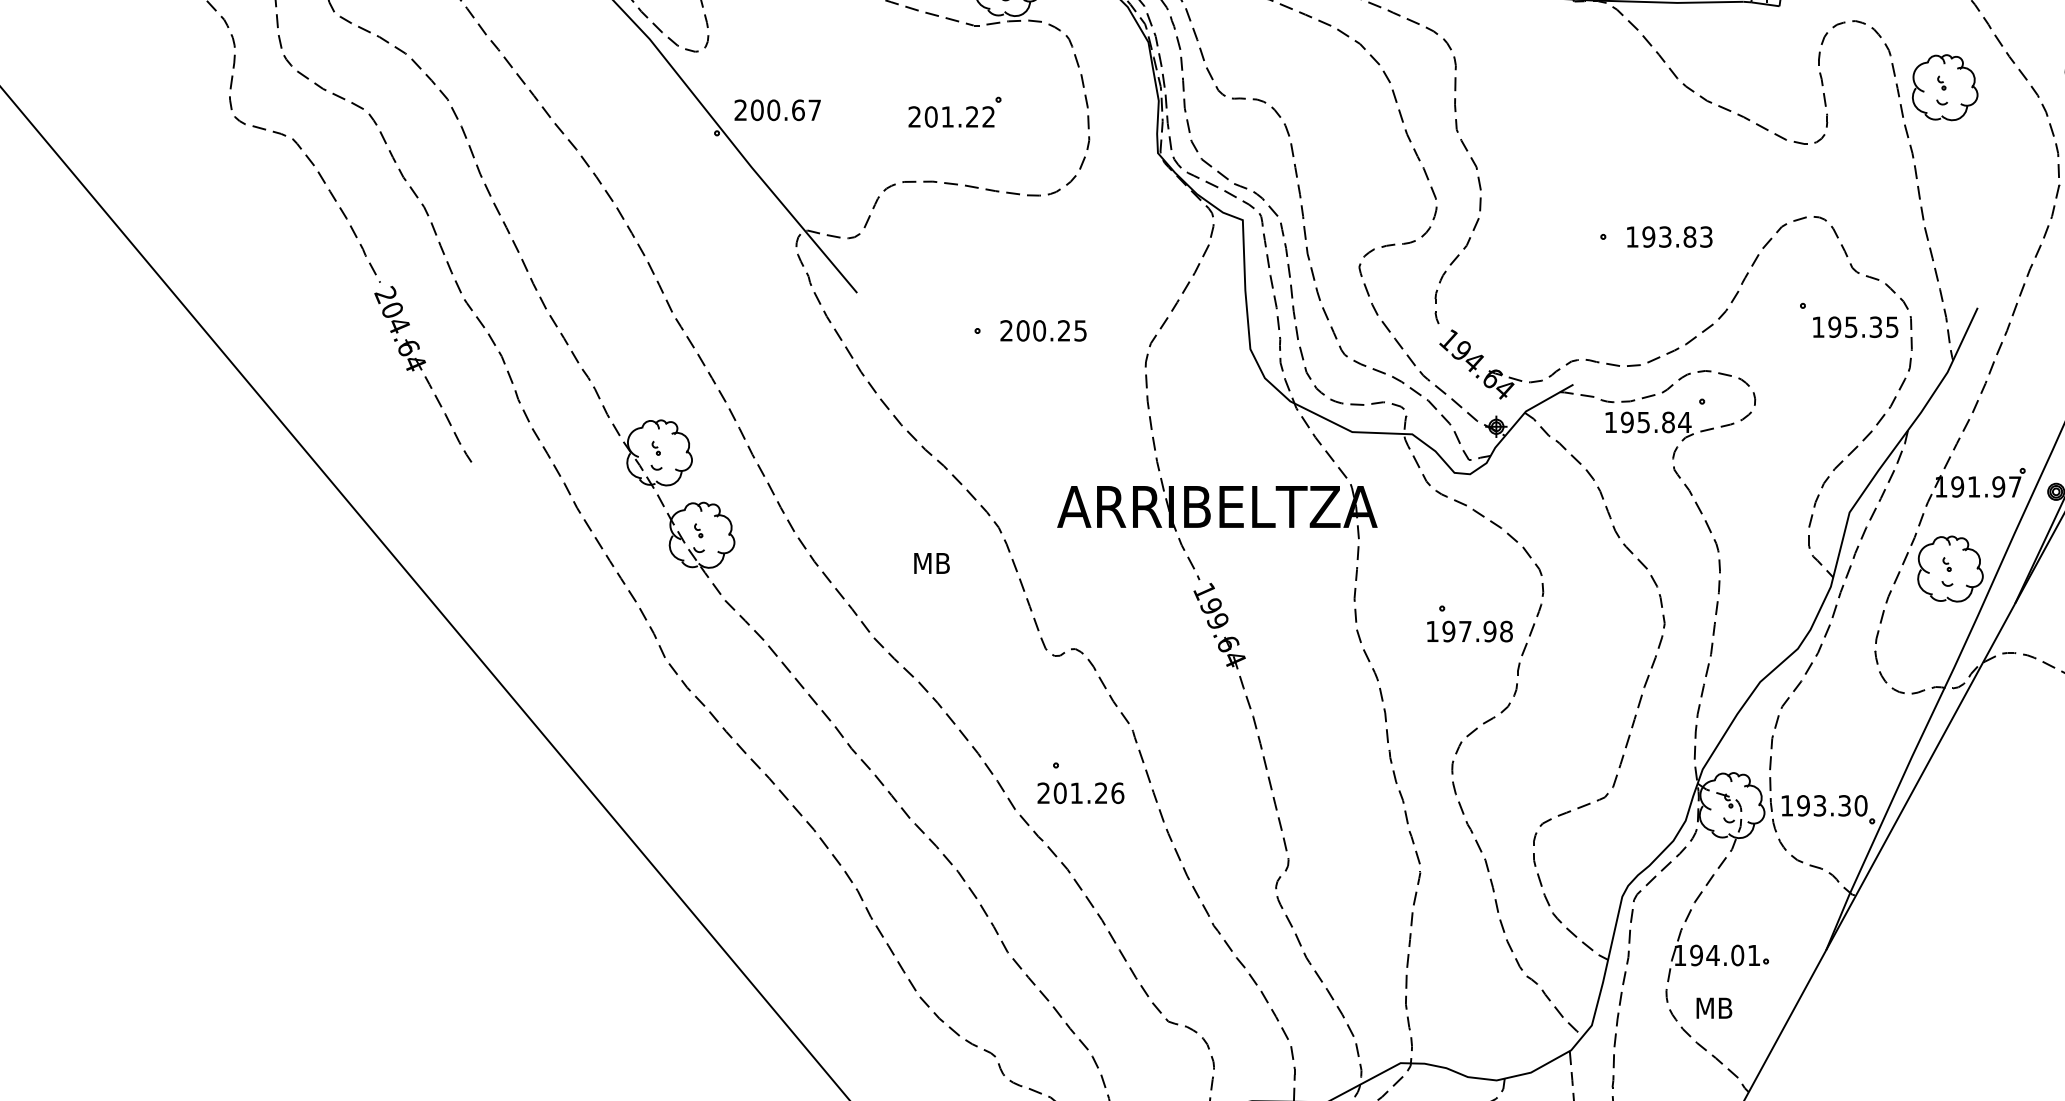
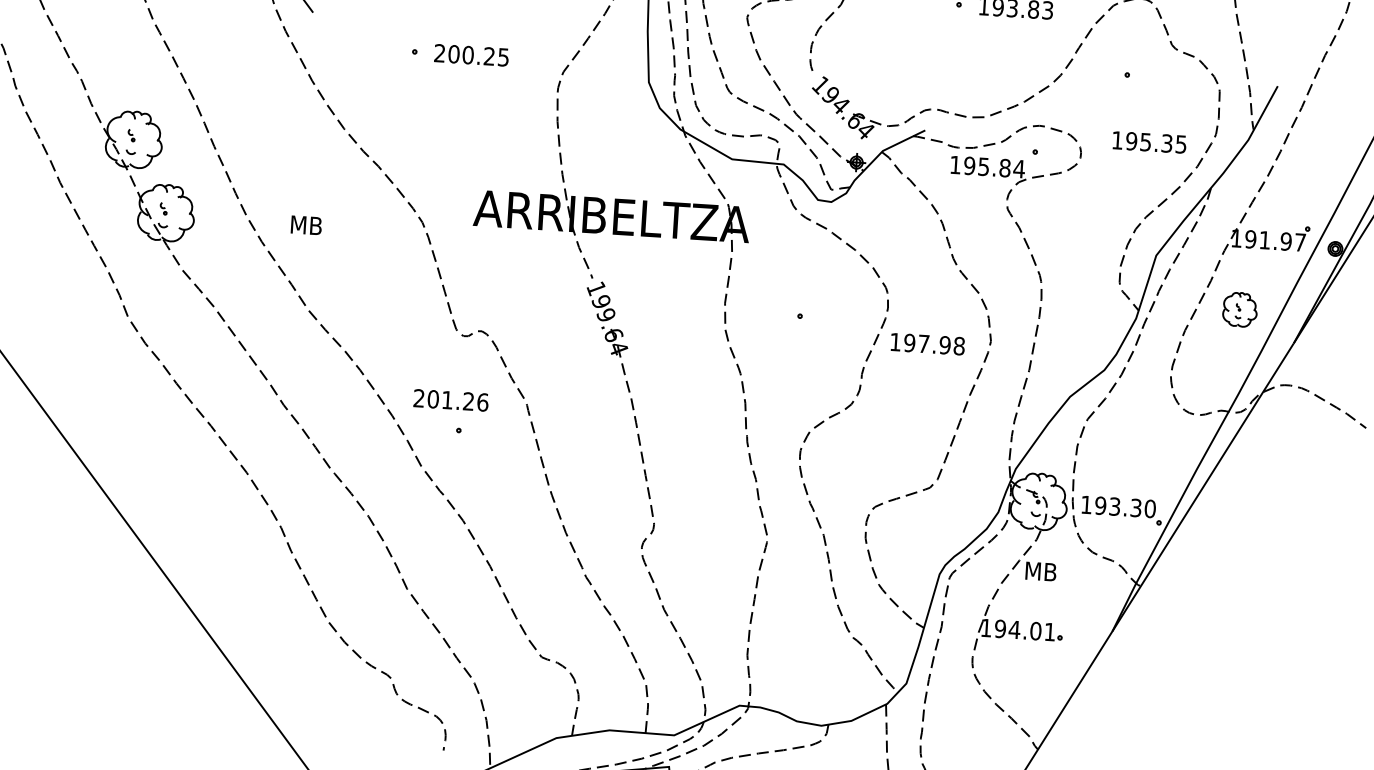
text: (1855, 326) -> (1149, 141), moved
text: (931, 563) -> (306, 225), moved
part: (1950, 568) -> (1240, 309), size x0.6
text: (1469, 631) -> (927, 344), moved
text: (1080, 793) -> (450, 400), moved
text: (1714, 1007) -> (1041, 570), moved

